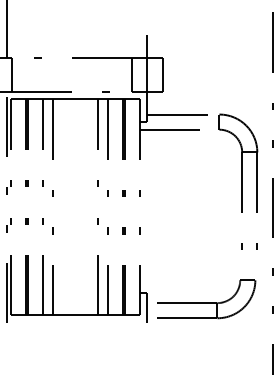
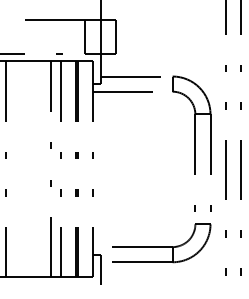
part: (206, 299) -> (161, 243), moved

